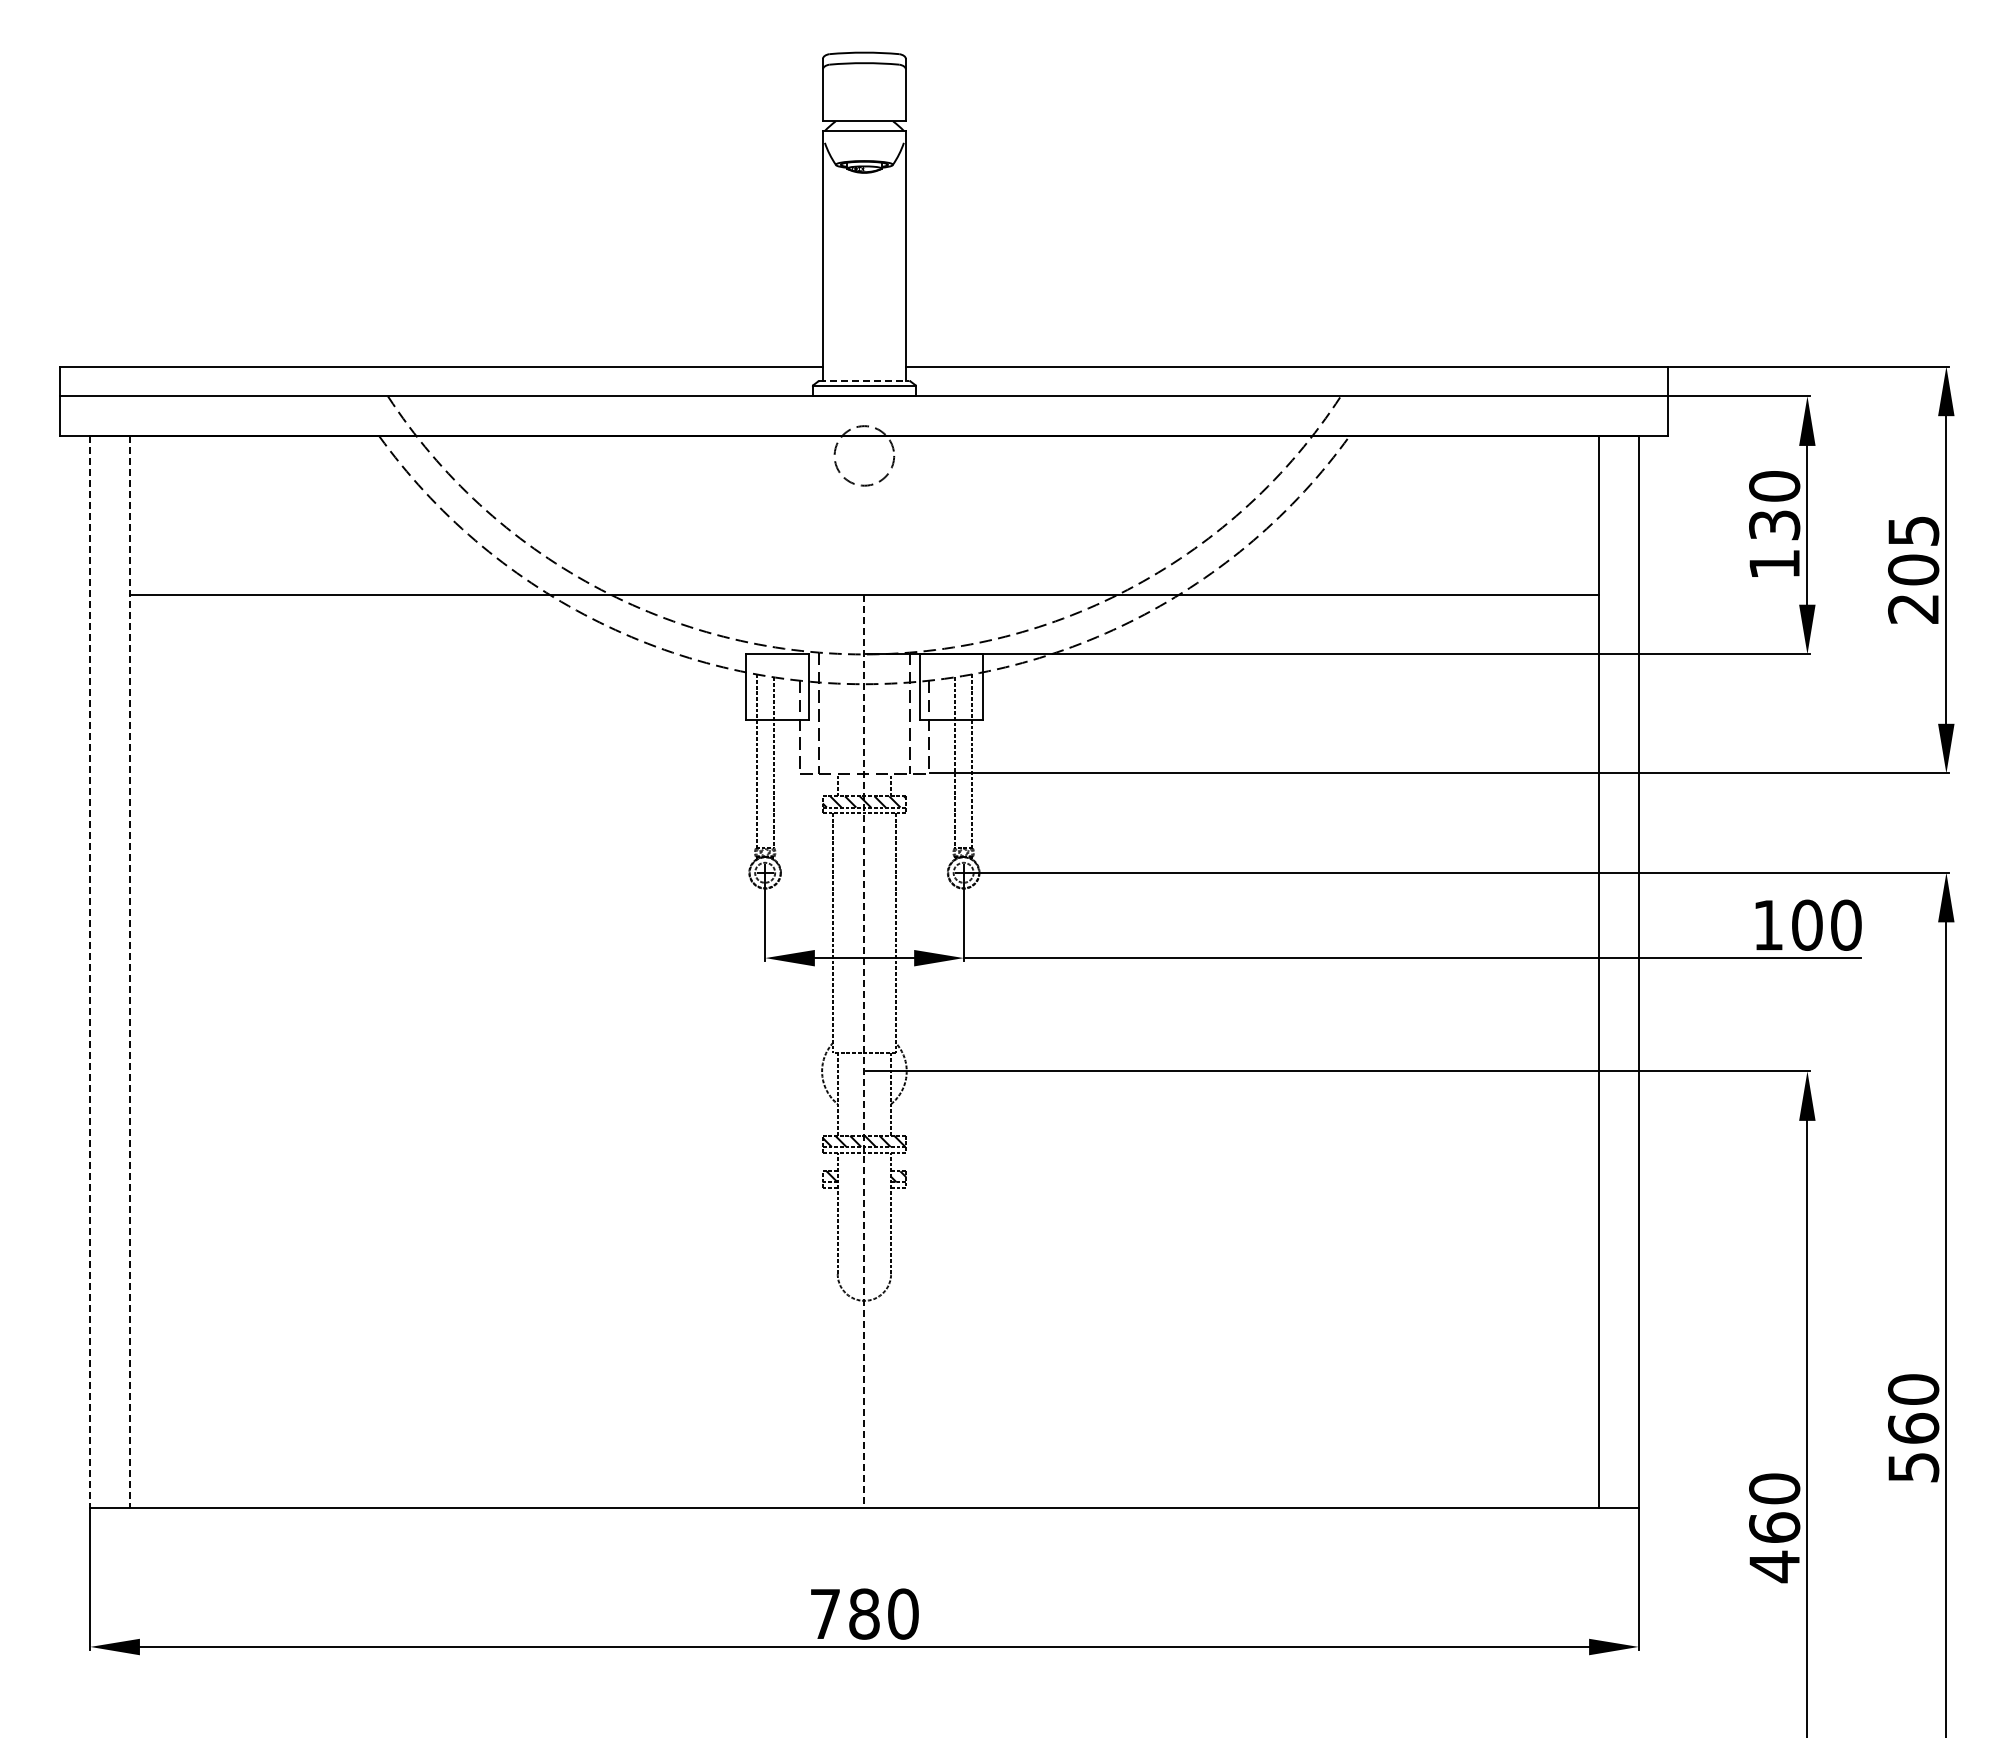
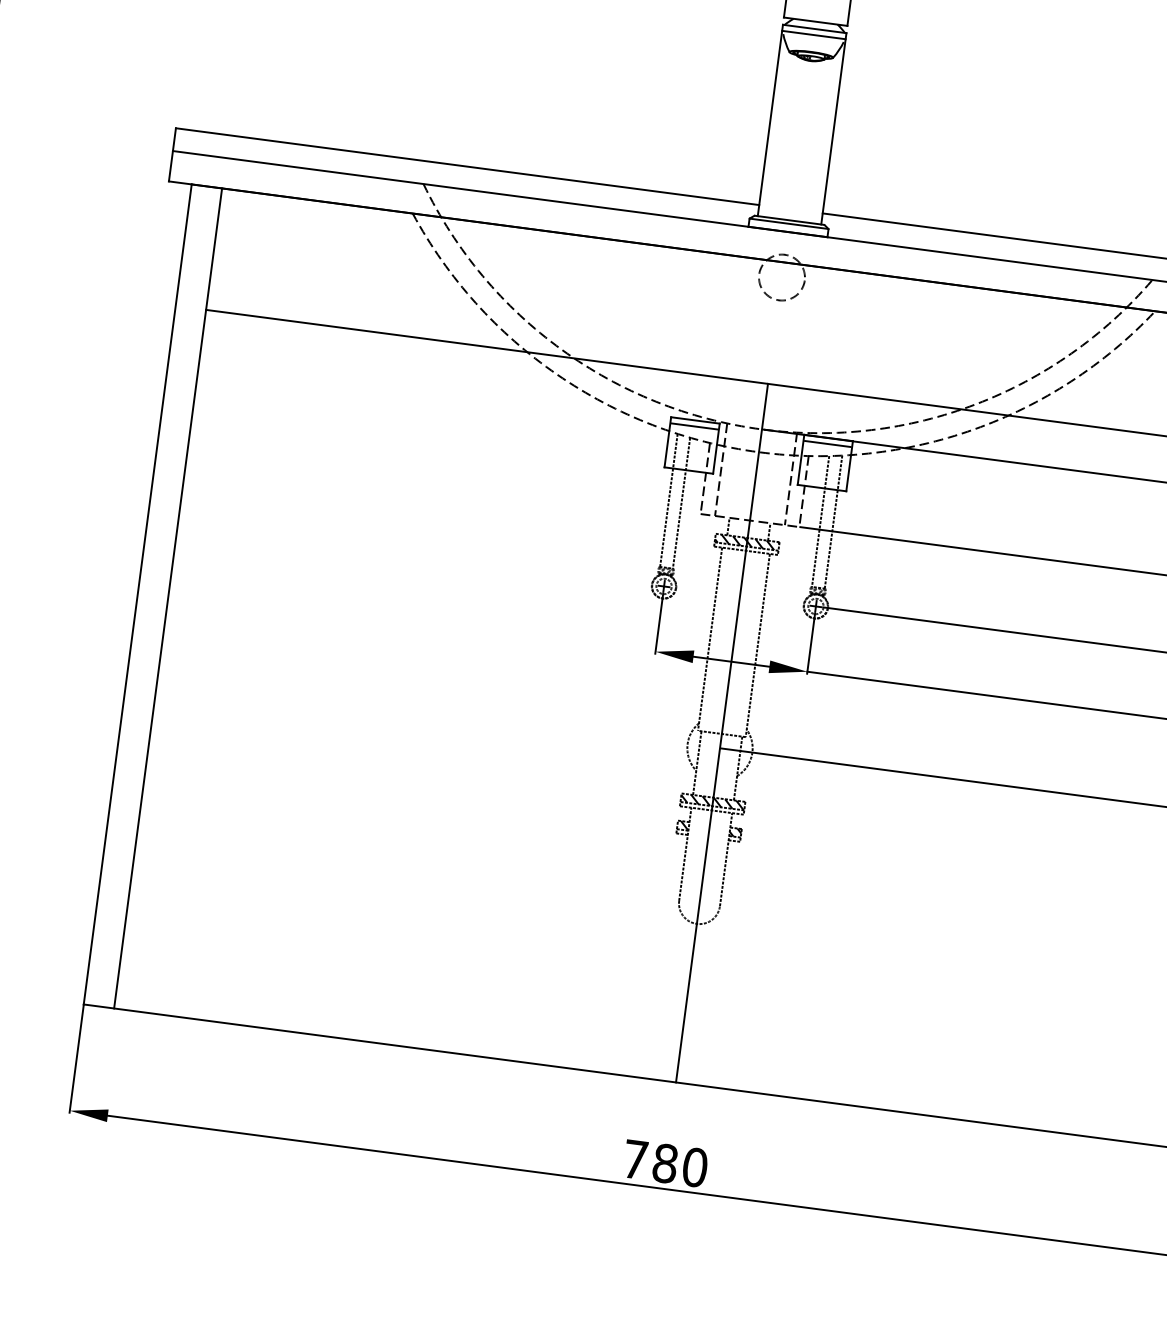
line: (863, 138) -> (813, 34), added
line: (864, 381) -> (789, 220), dashed -> solid
line: (777, 662) -> (694, 426), added
line: (951, 662) -> (827, 444), added
line: (90, 972) -> (137, 594), dashed -> solid
line: (129, 972) -> (167, 598), dashed -> solid
line: (864, 1051) -> (722, 733), dashed -> solid

